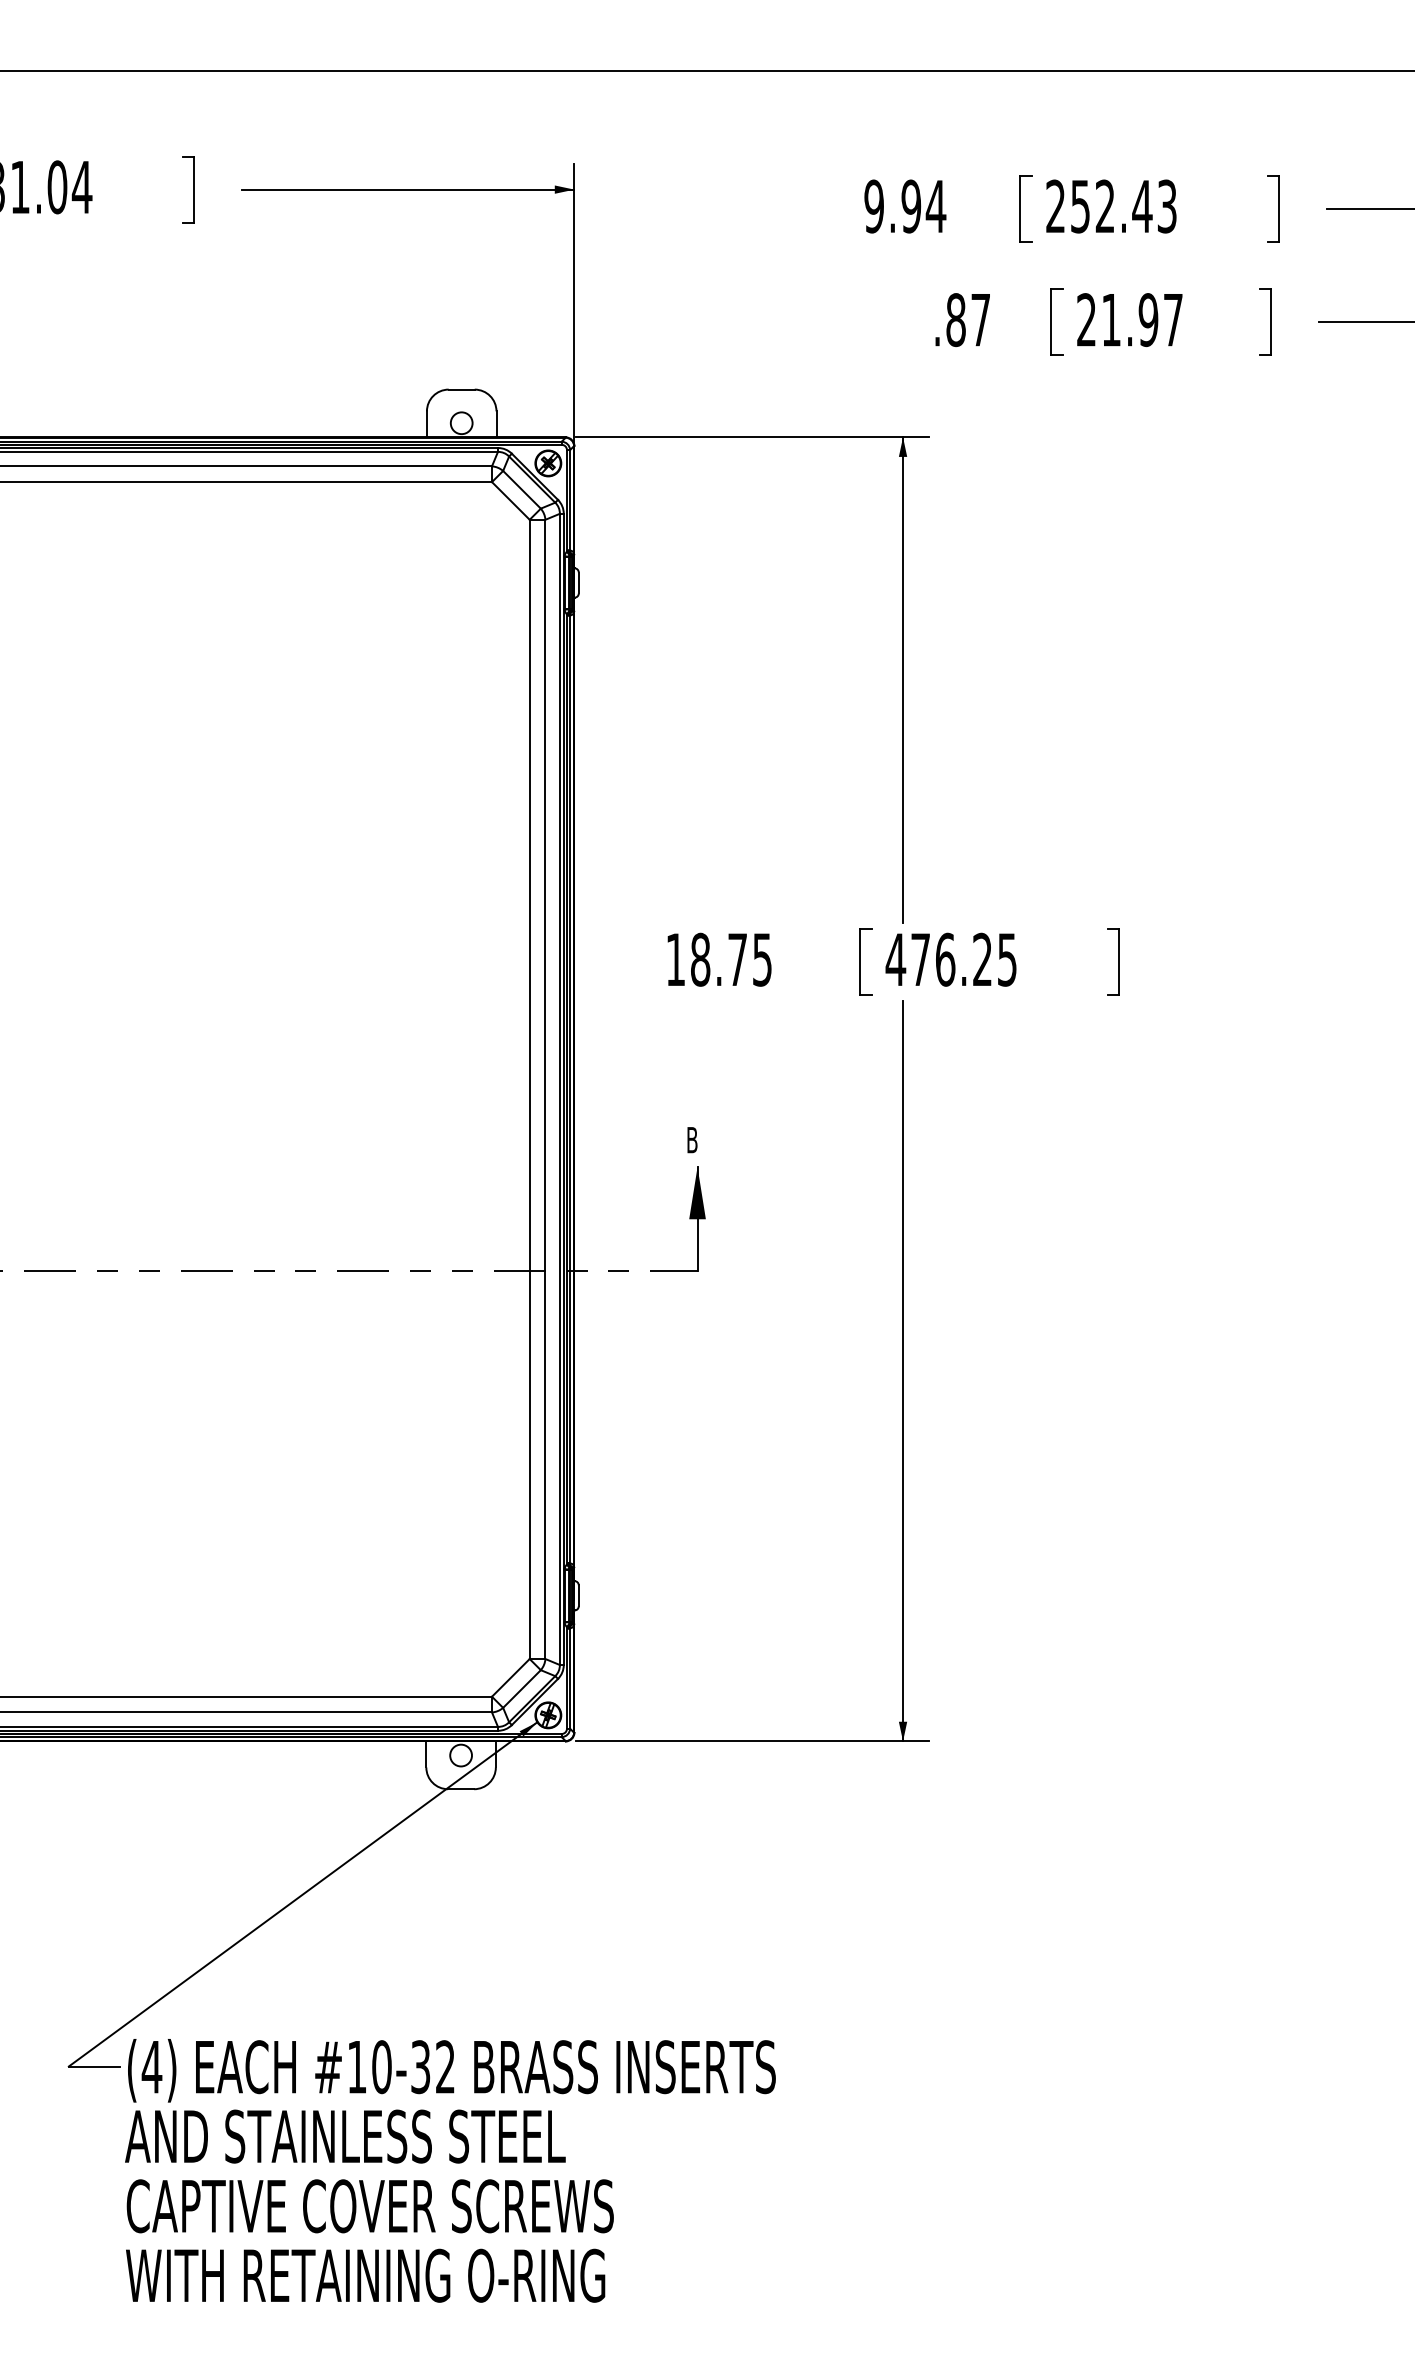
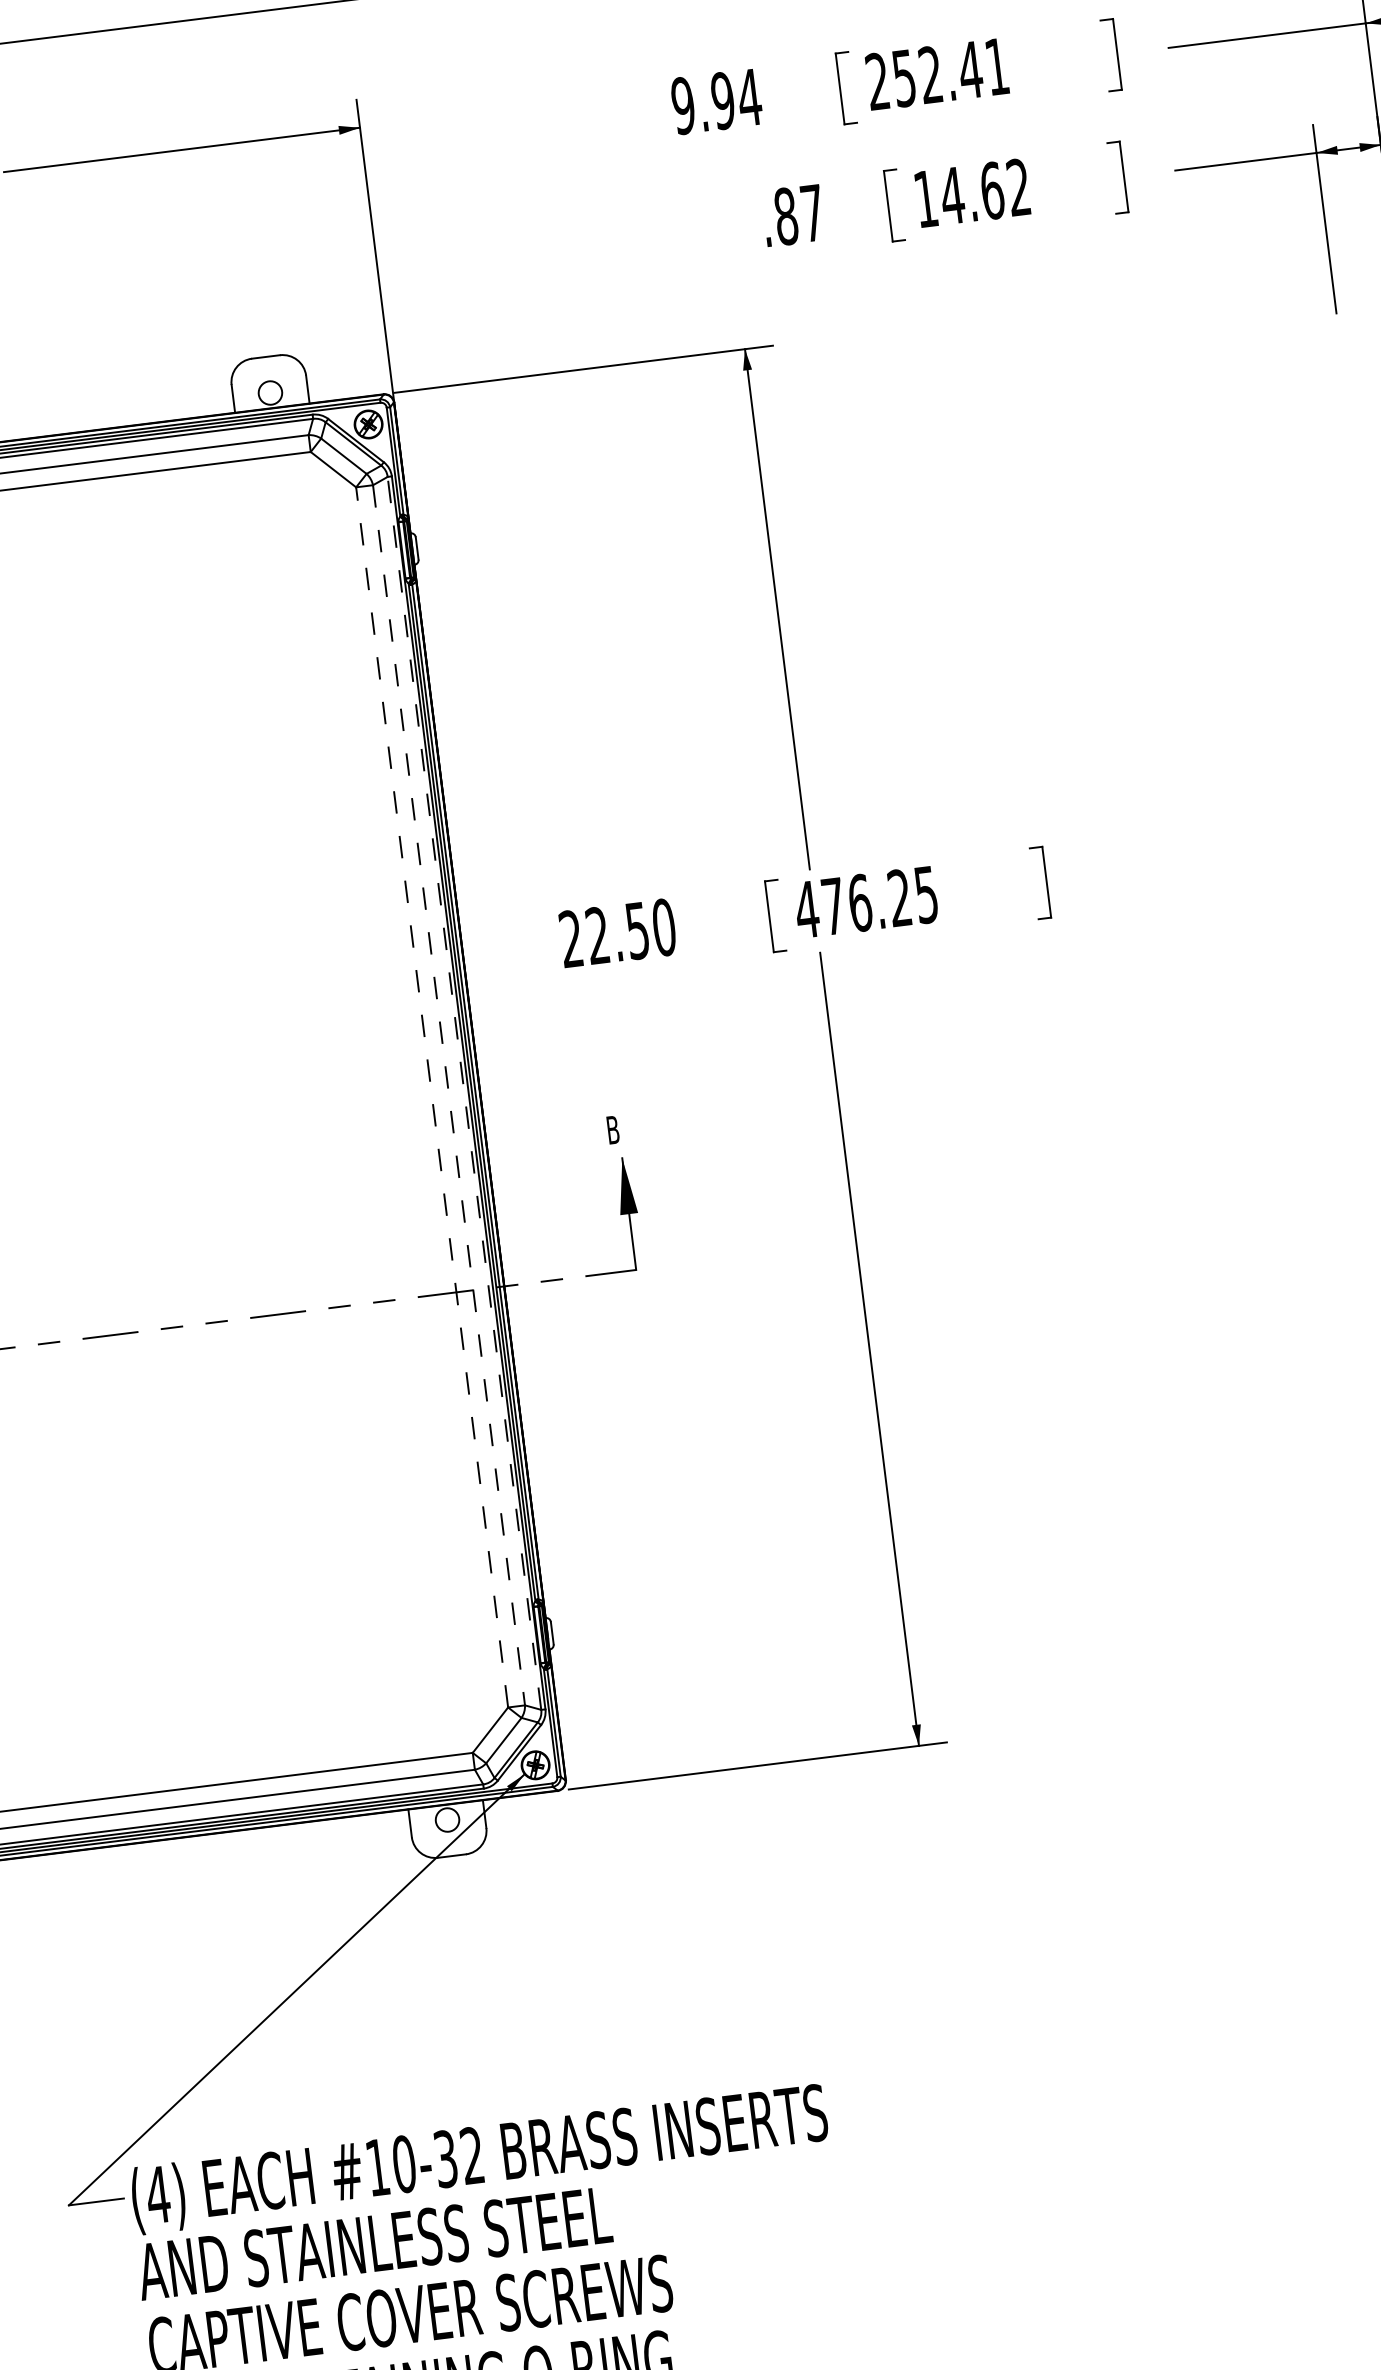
text: (1166, 206) -> (996, 66), 252.43 -> 252.41
text: (1129, 320) -> (971, 193), 21.97 -> 14.62
text: (719, 959) -> (618, 932), 18.75 -> 22.50
line: (529, 1089) -> (431, 1097), solid -> dashed
line: (545, 1089) -> (449, 1095), solid -> dashed
line: (559, 1089) -> (464, 1093), solid -> dashed

